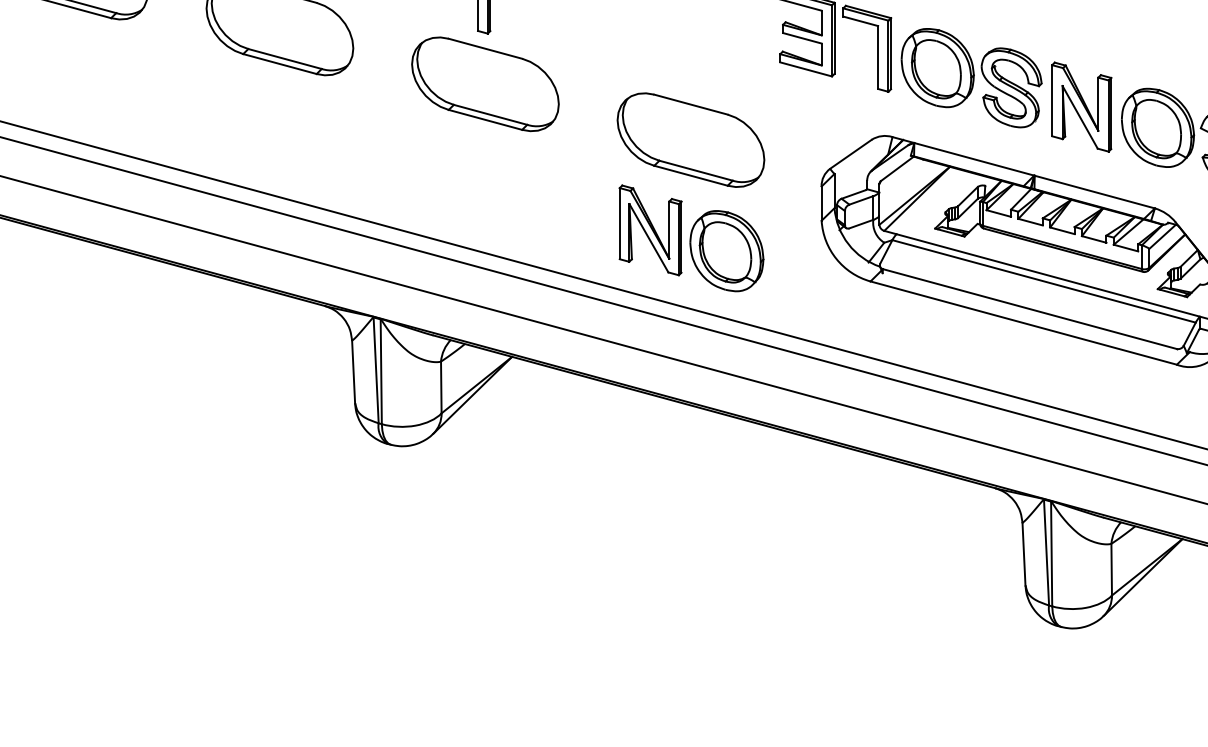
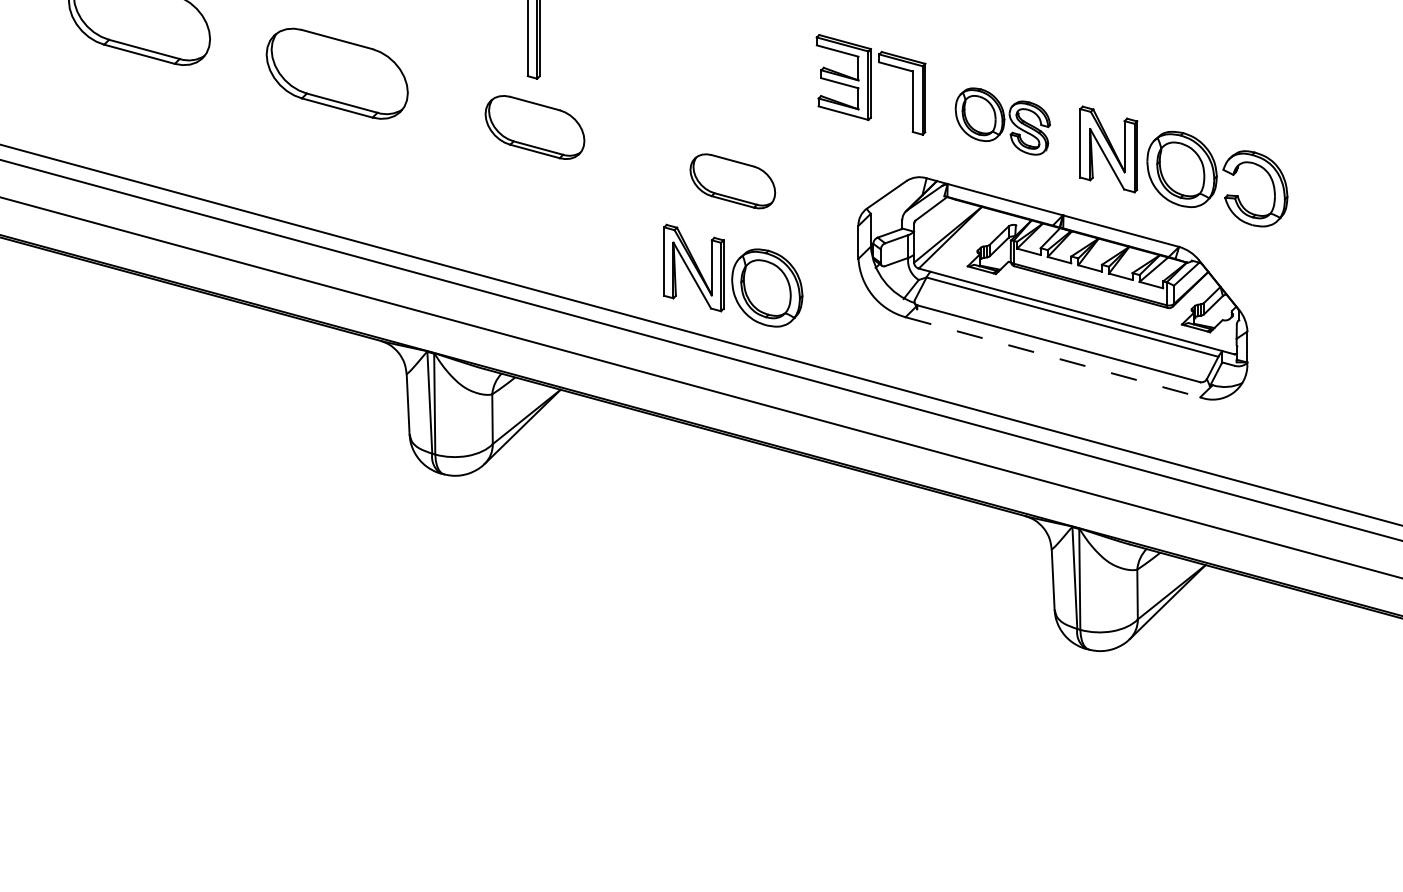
part: (971, 78) -> (1002, 121), size x0.7
part: (484, 84) -> (534, 127), size x0.7
part: (690, 140) -> (732, 181), size x0.6
line: (1023, 323) -> (1052, 357), solid -> dashed

